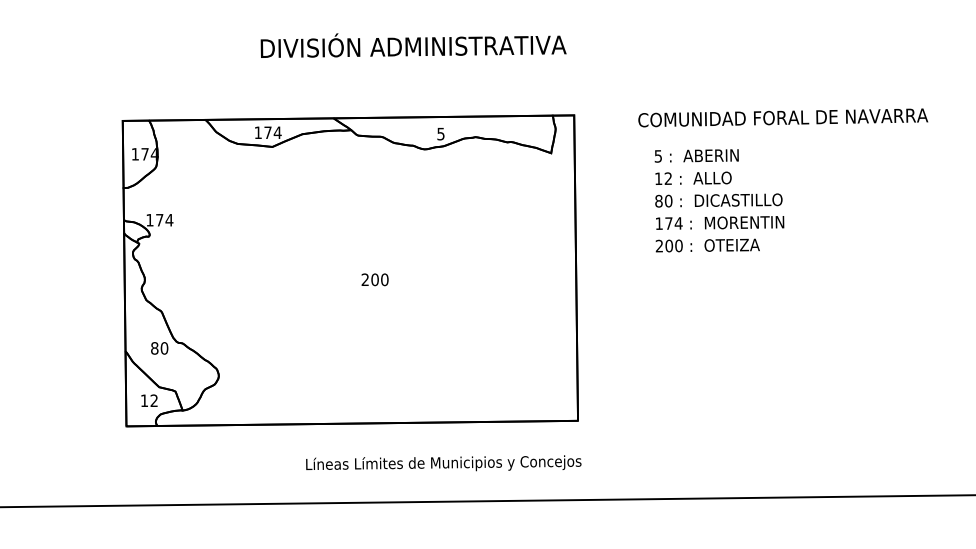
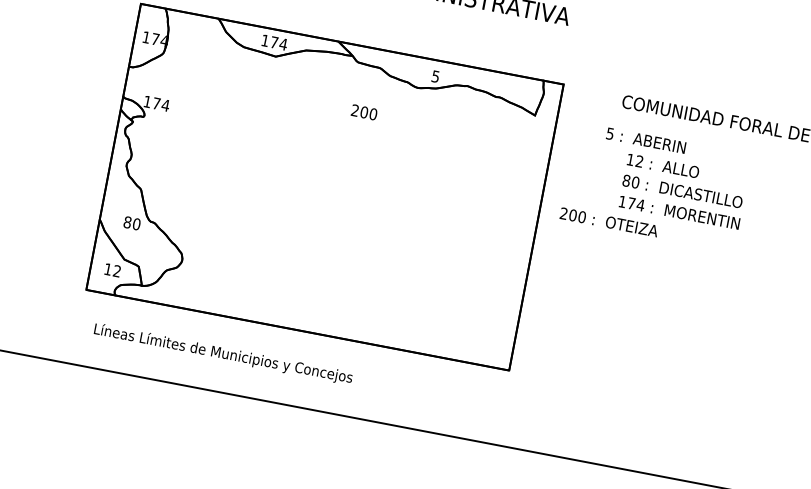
text: (696, 155) -> (646, 140), moved
text: (707, 245) -> (608, 222), moved
text: (374, 279) -> (363, 112), moved
text: (443, 463) -> (223, 353), moved

